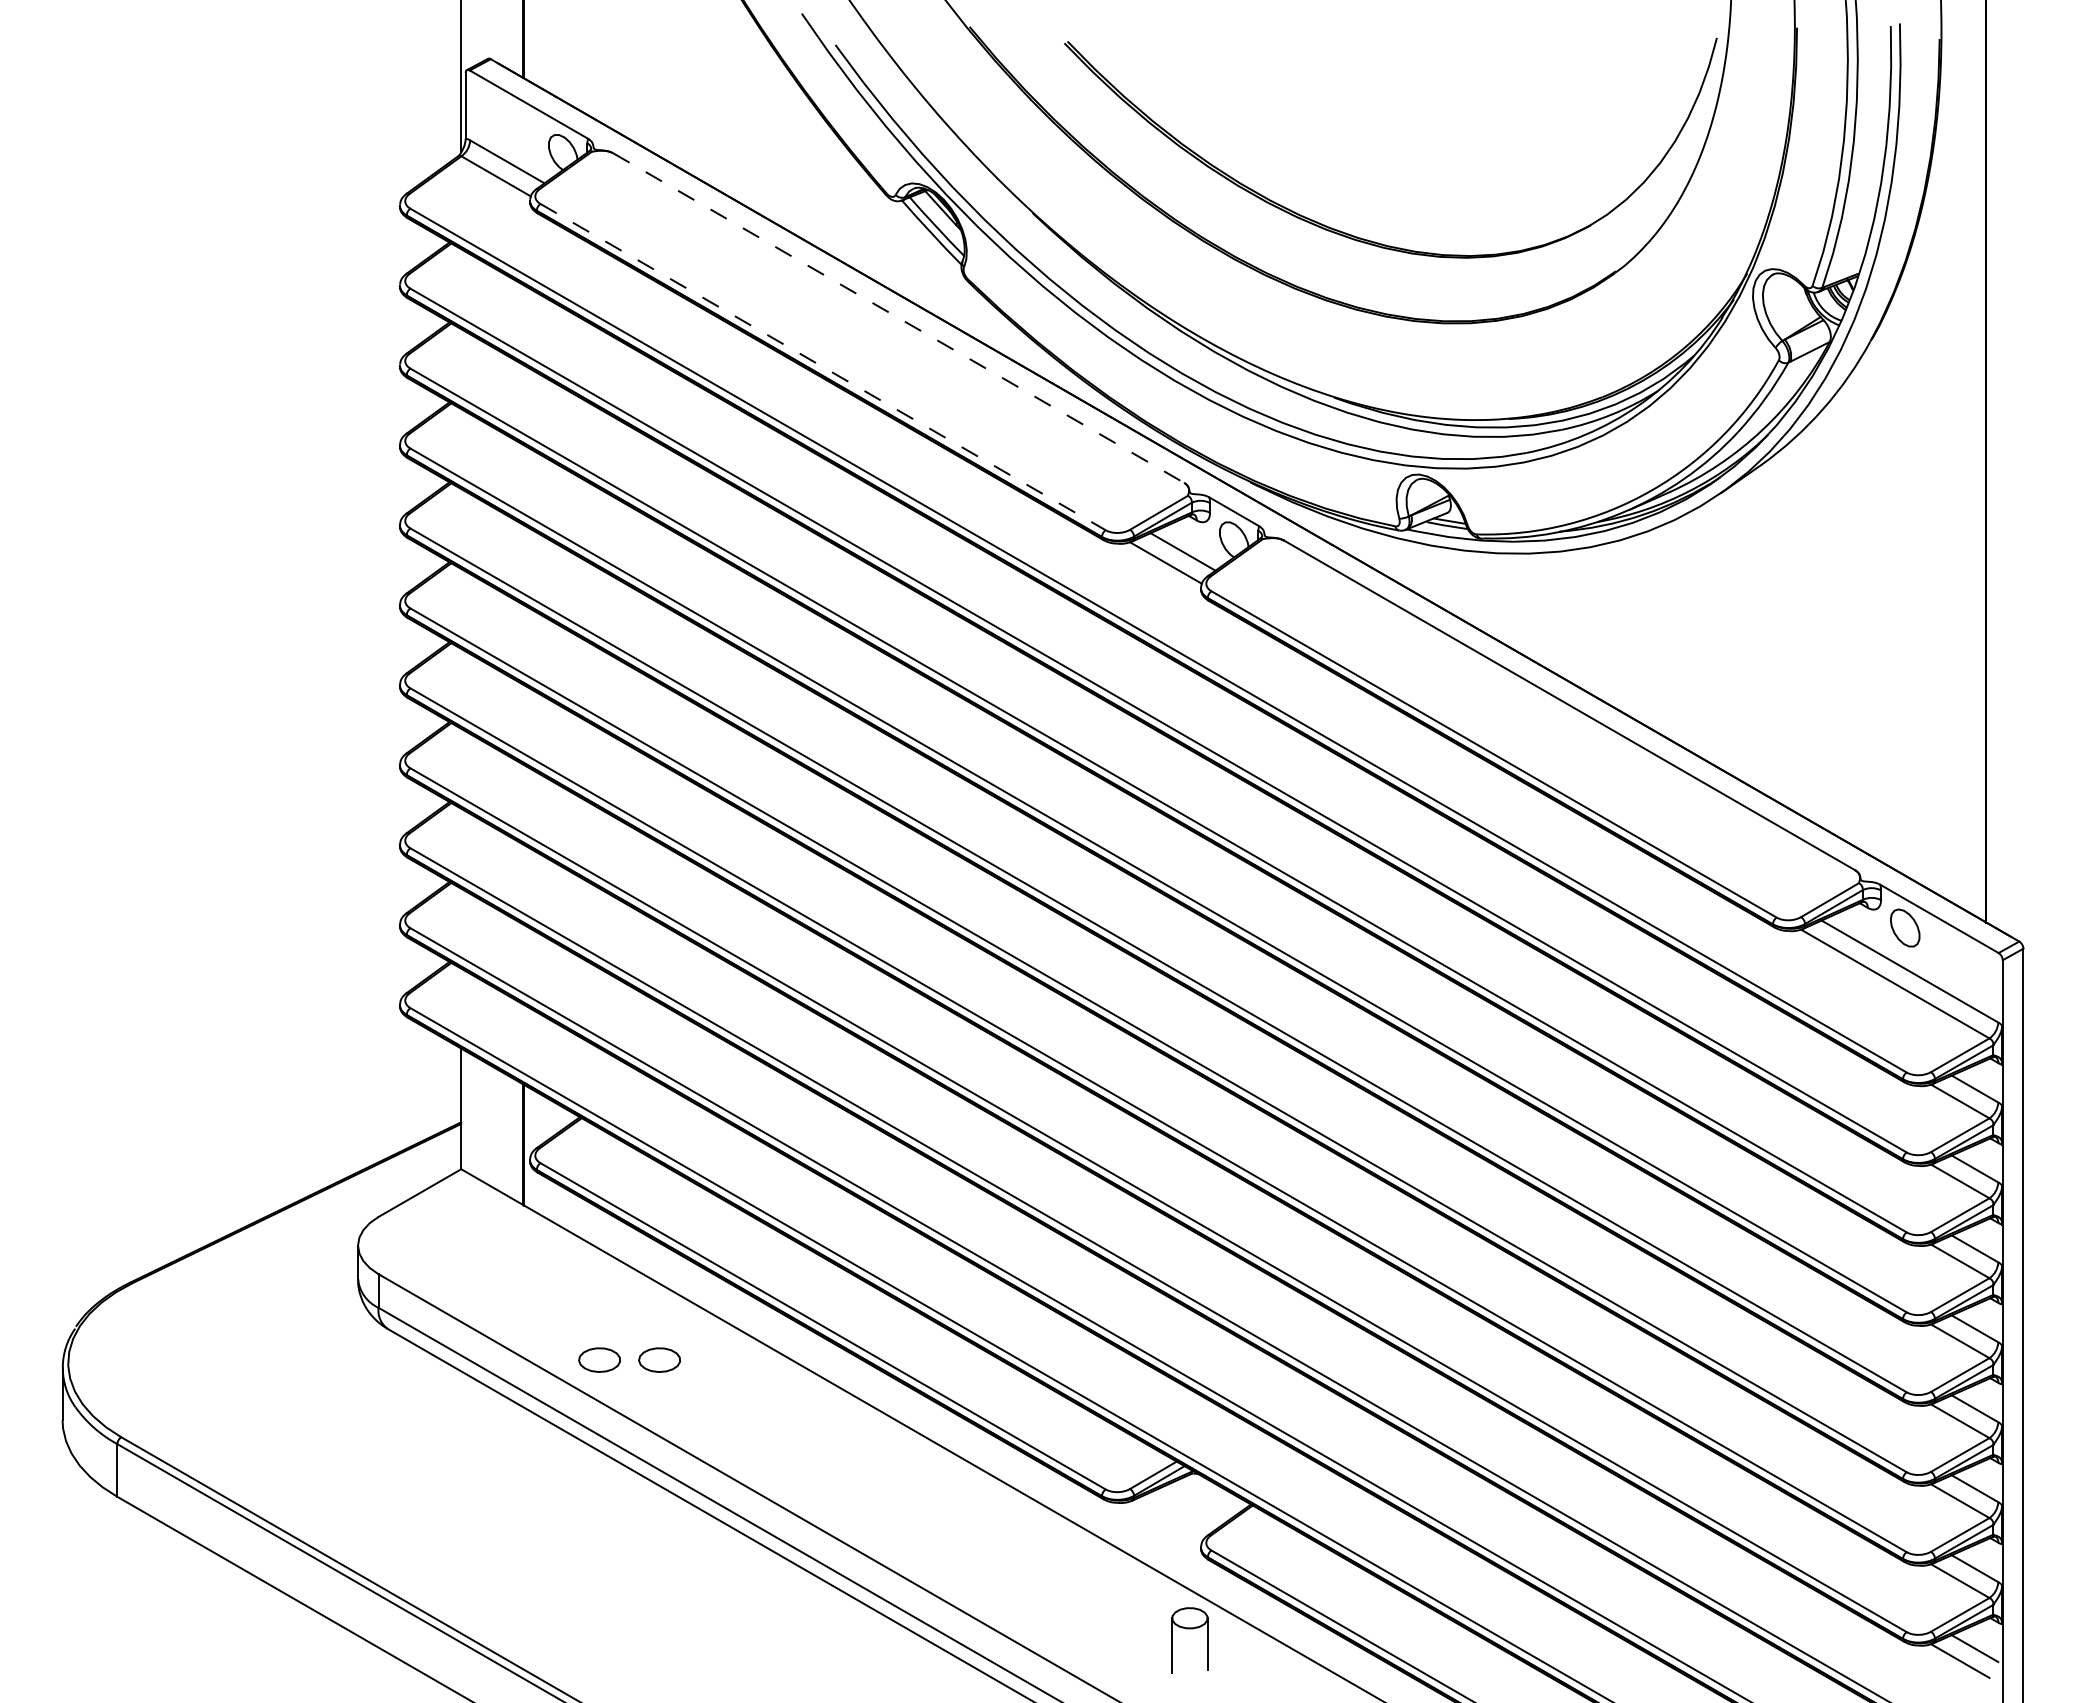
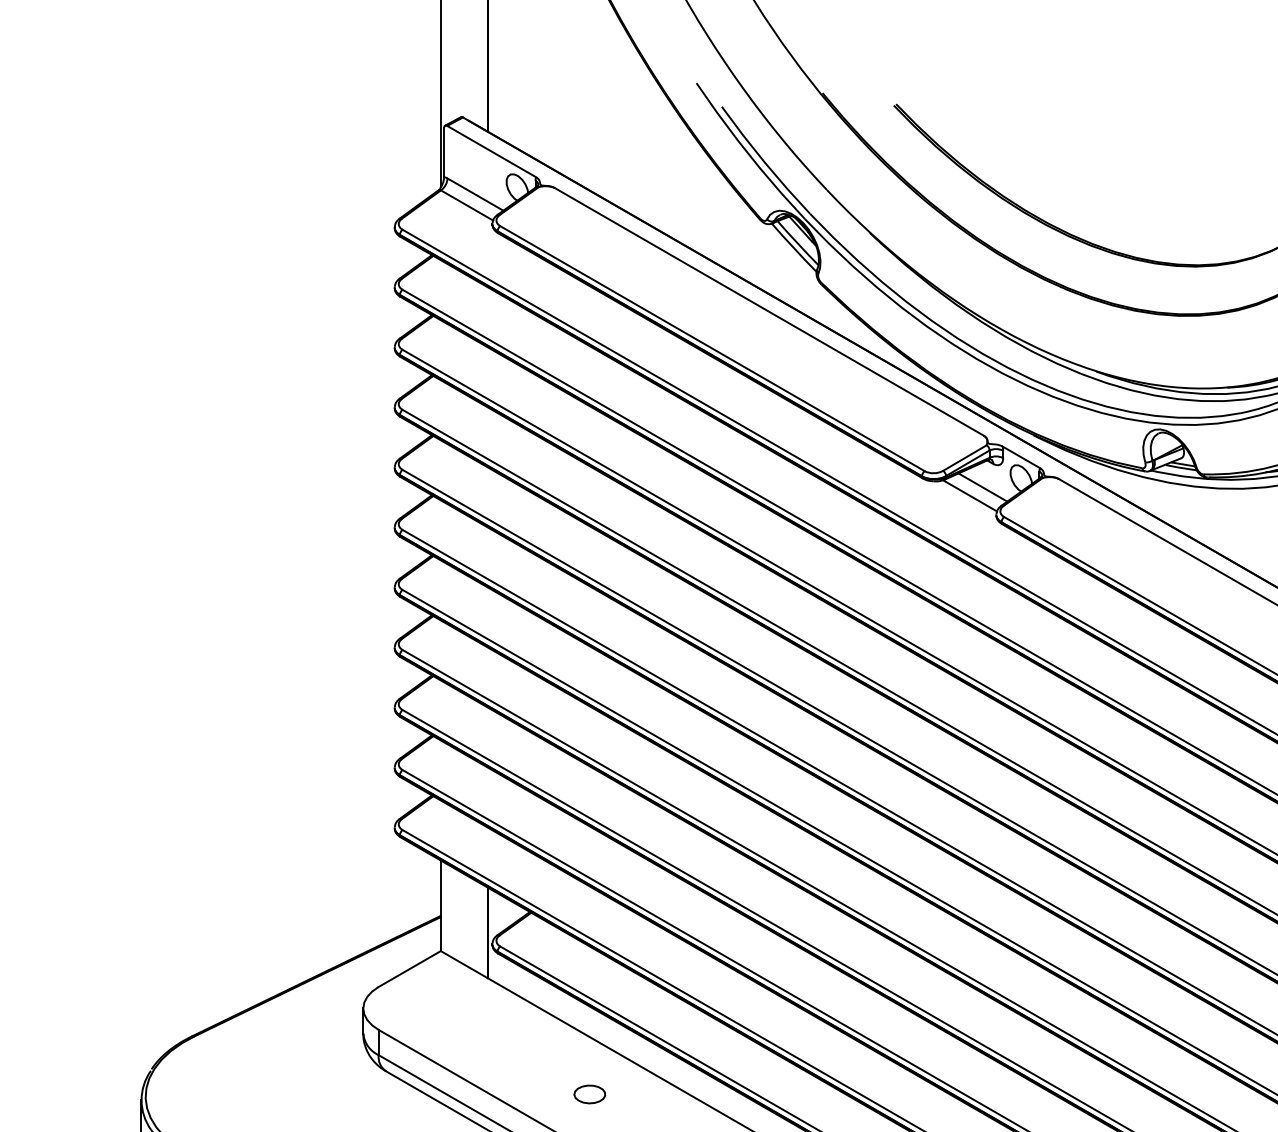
line: (898, 318) -> (769, 312), dashed -> solid
line: (823, 367) -> (712, 349), dashed -> solid
part: (599, 1359) -> (544, 1093), removed

